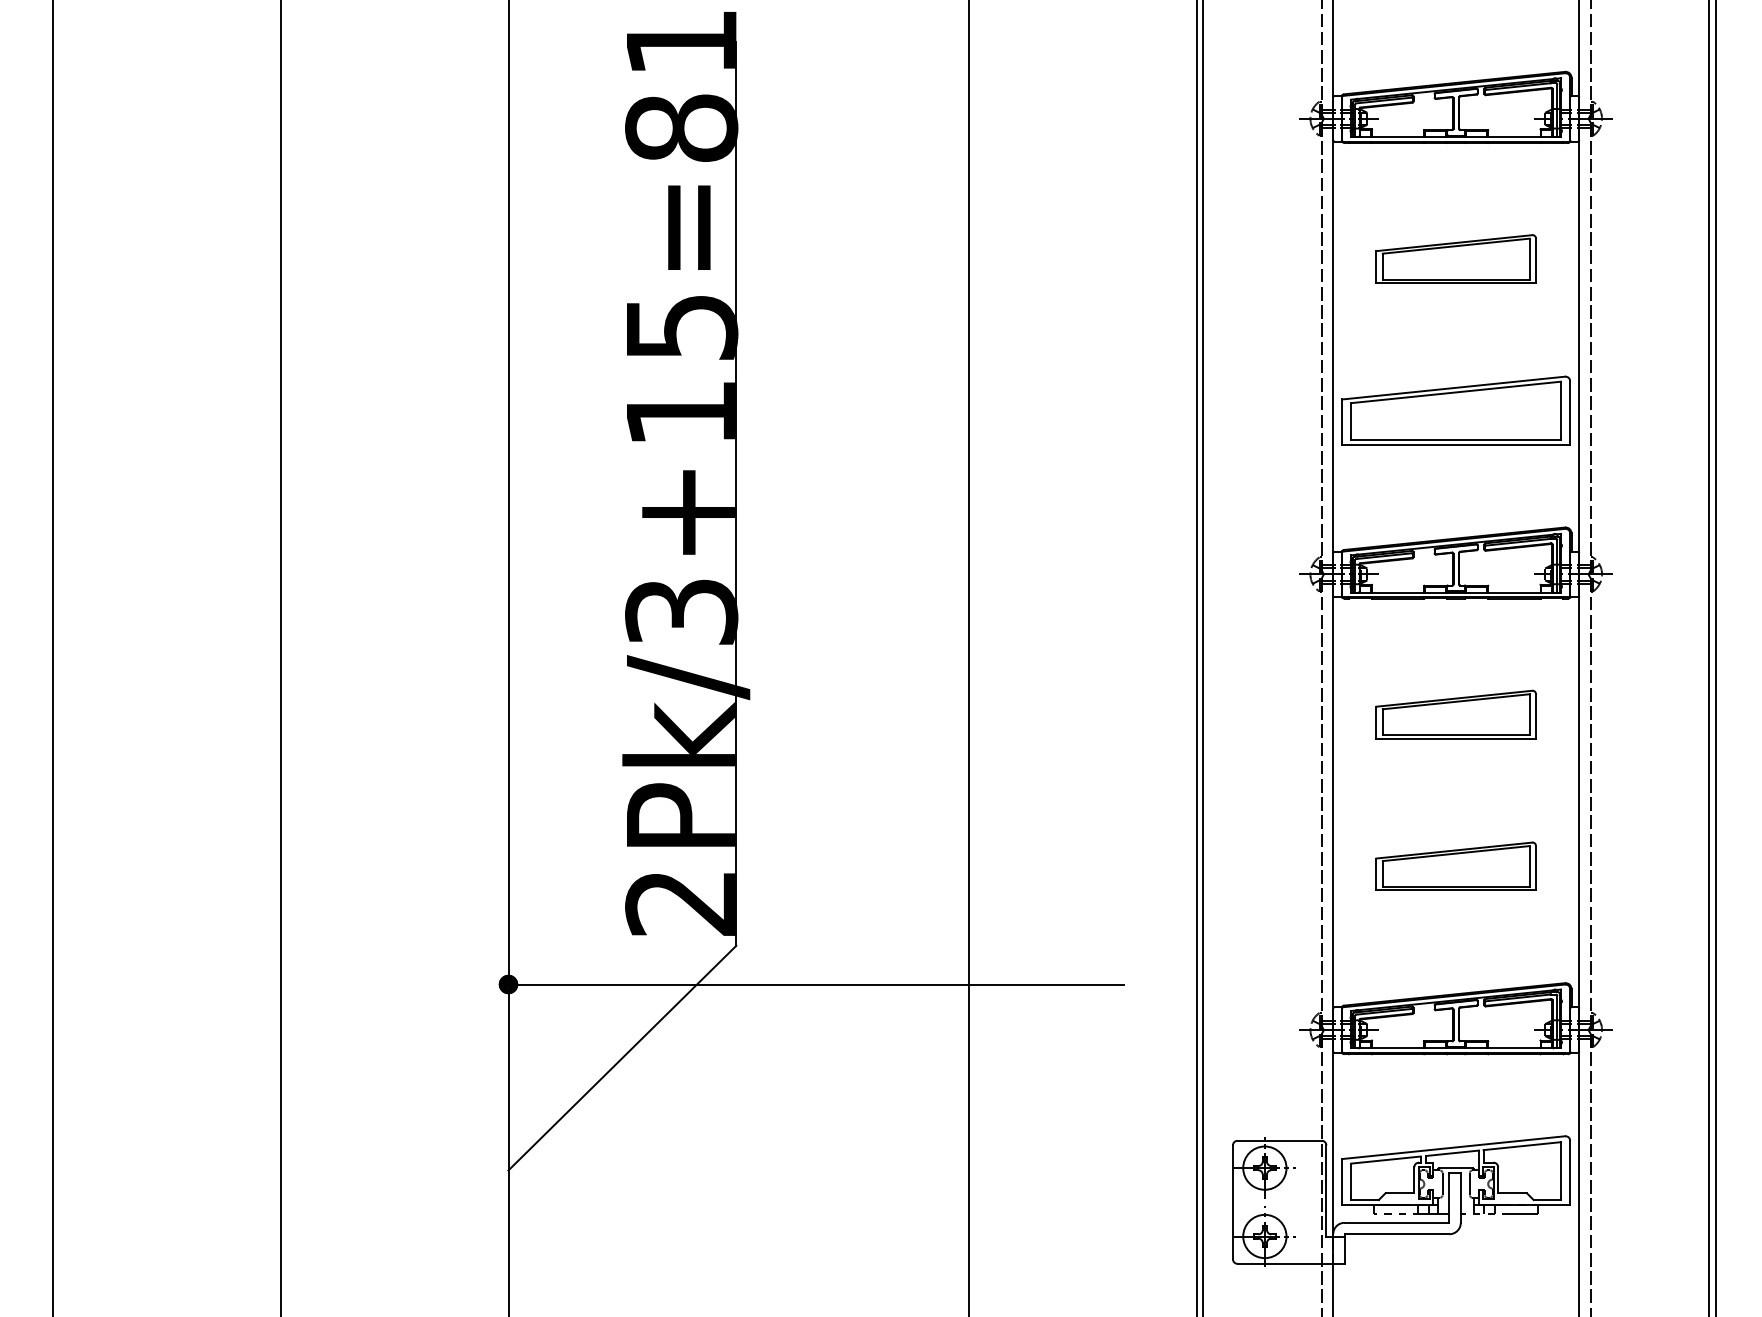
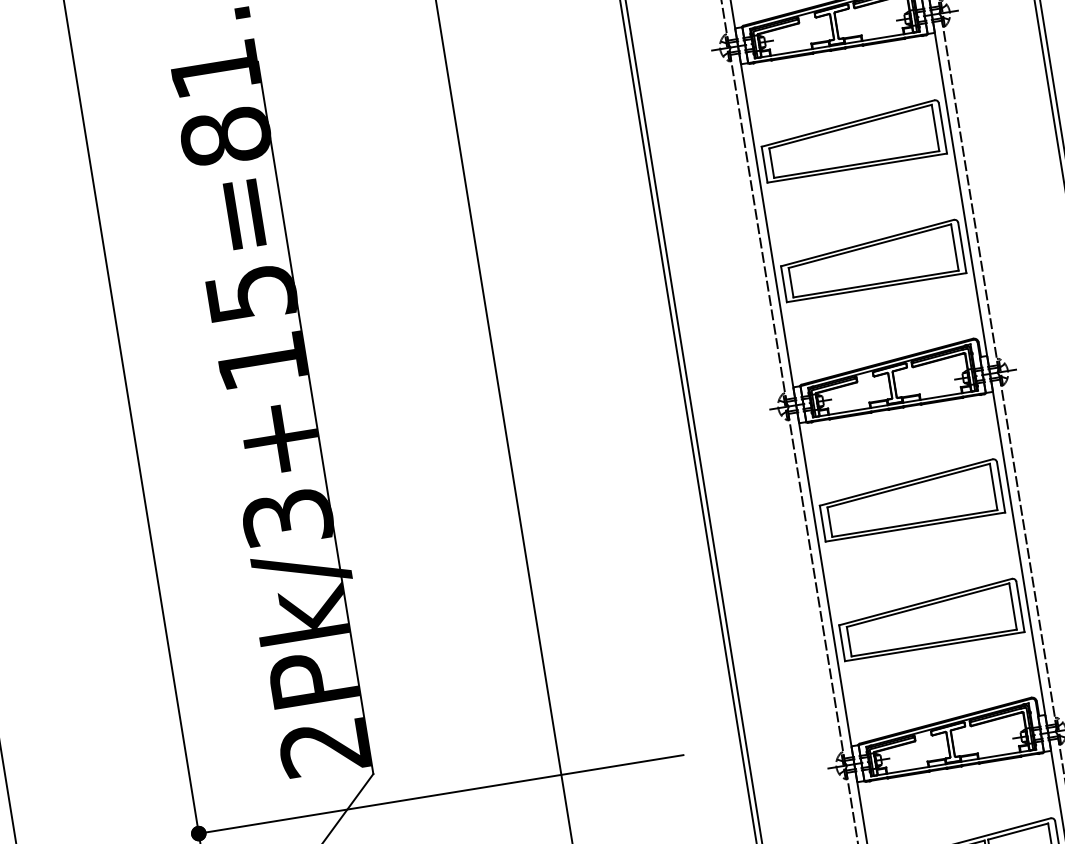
part: (1455, 258) -> (852, 140), size x1.43
part: (1455, 714) -> (910, 500), size x1.43
part: (1455, 866) -> (929, 619), size x1.43

